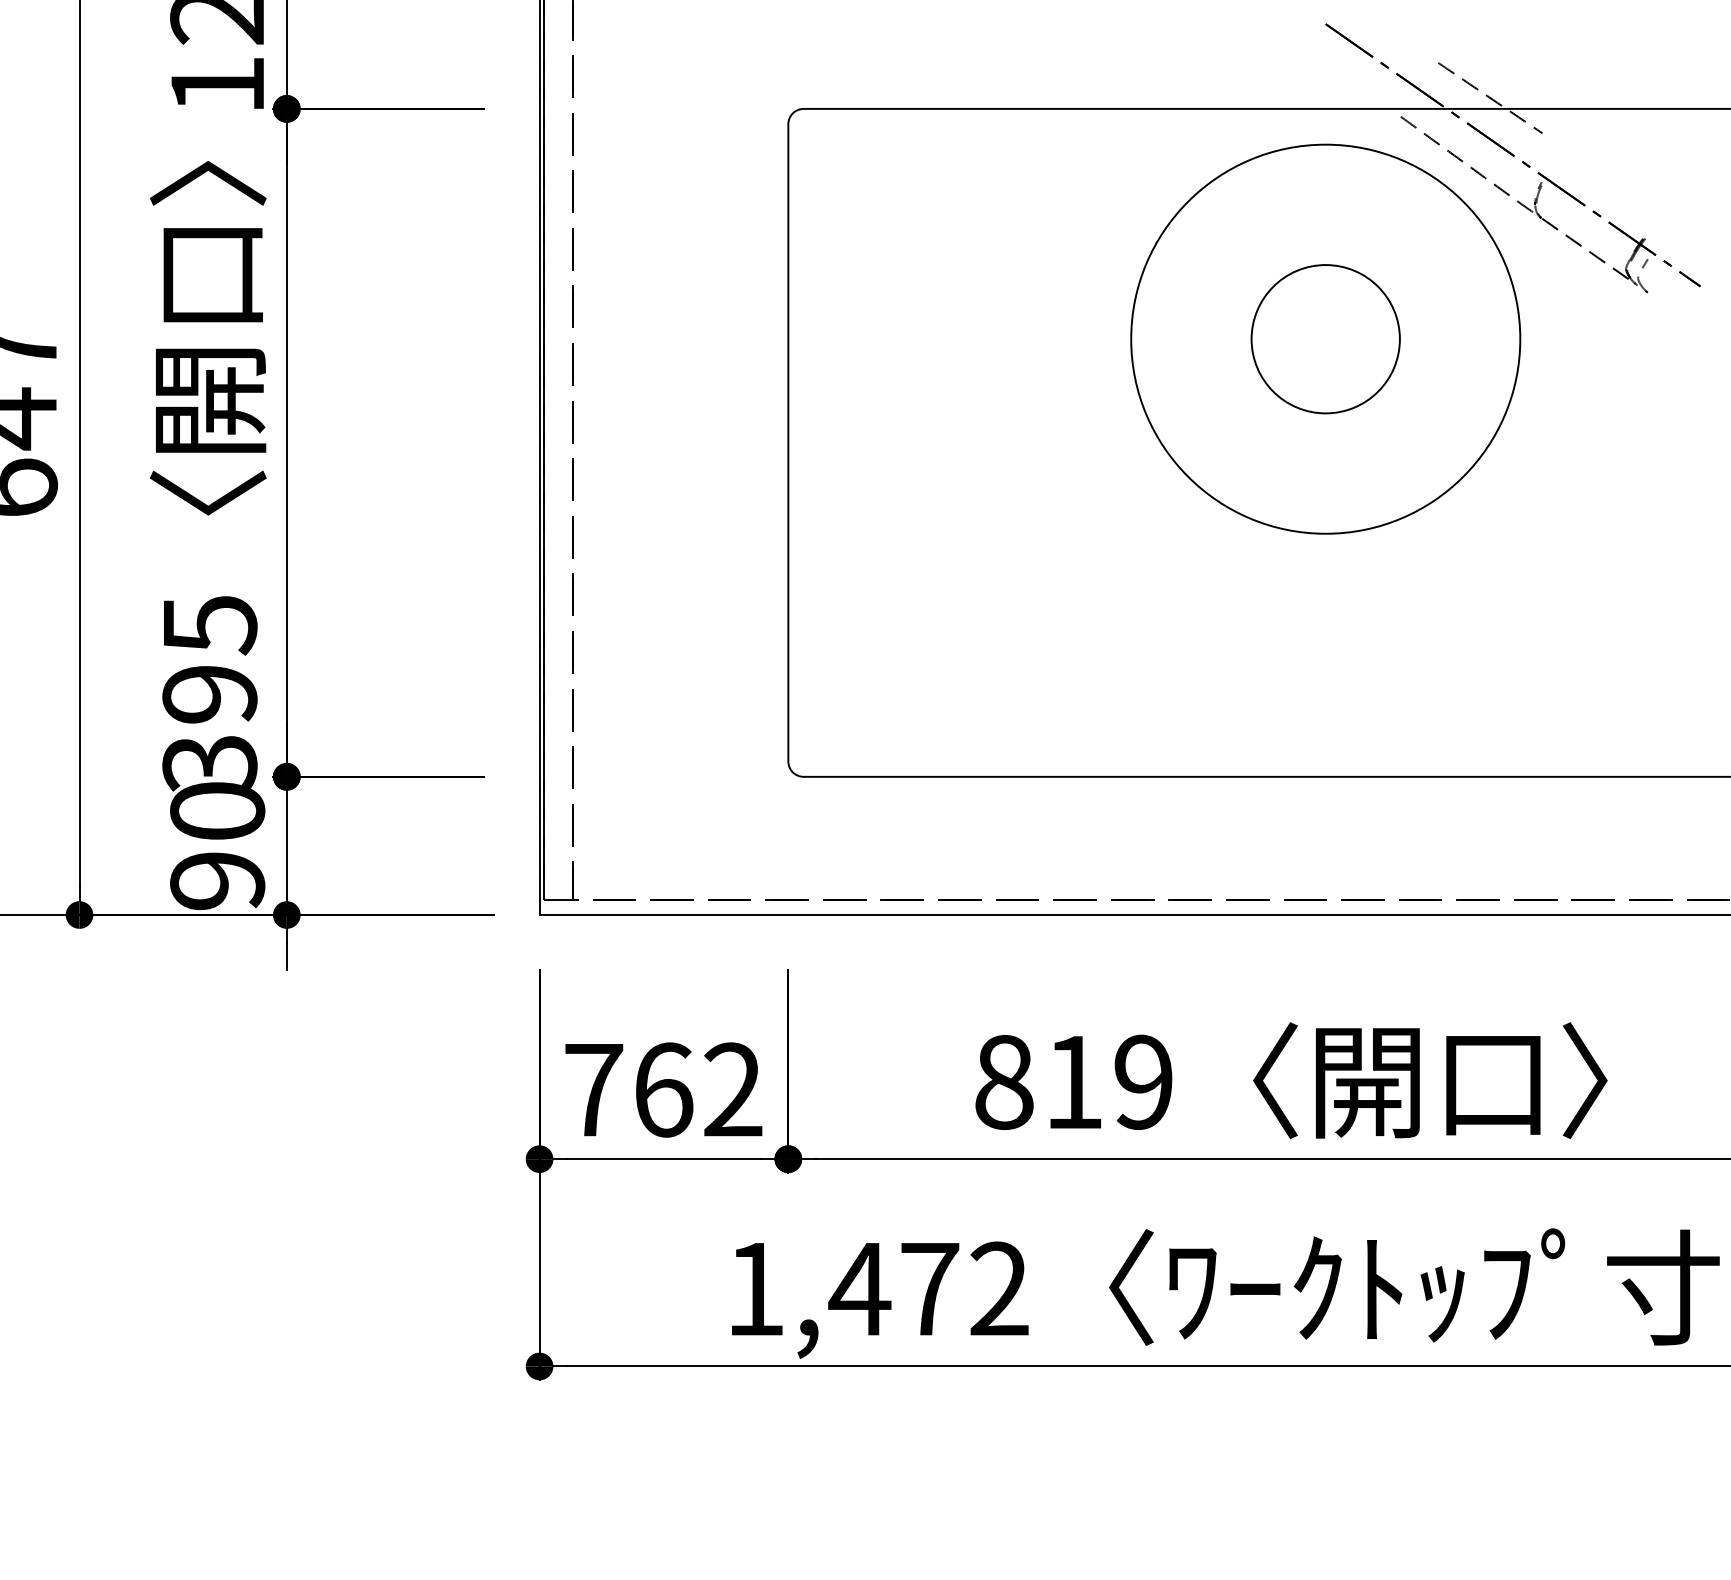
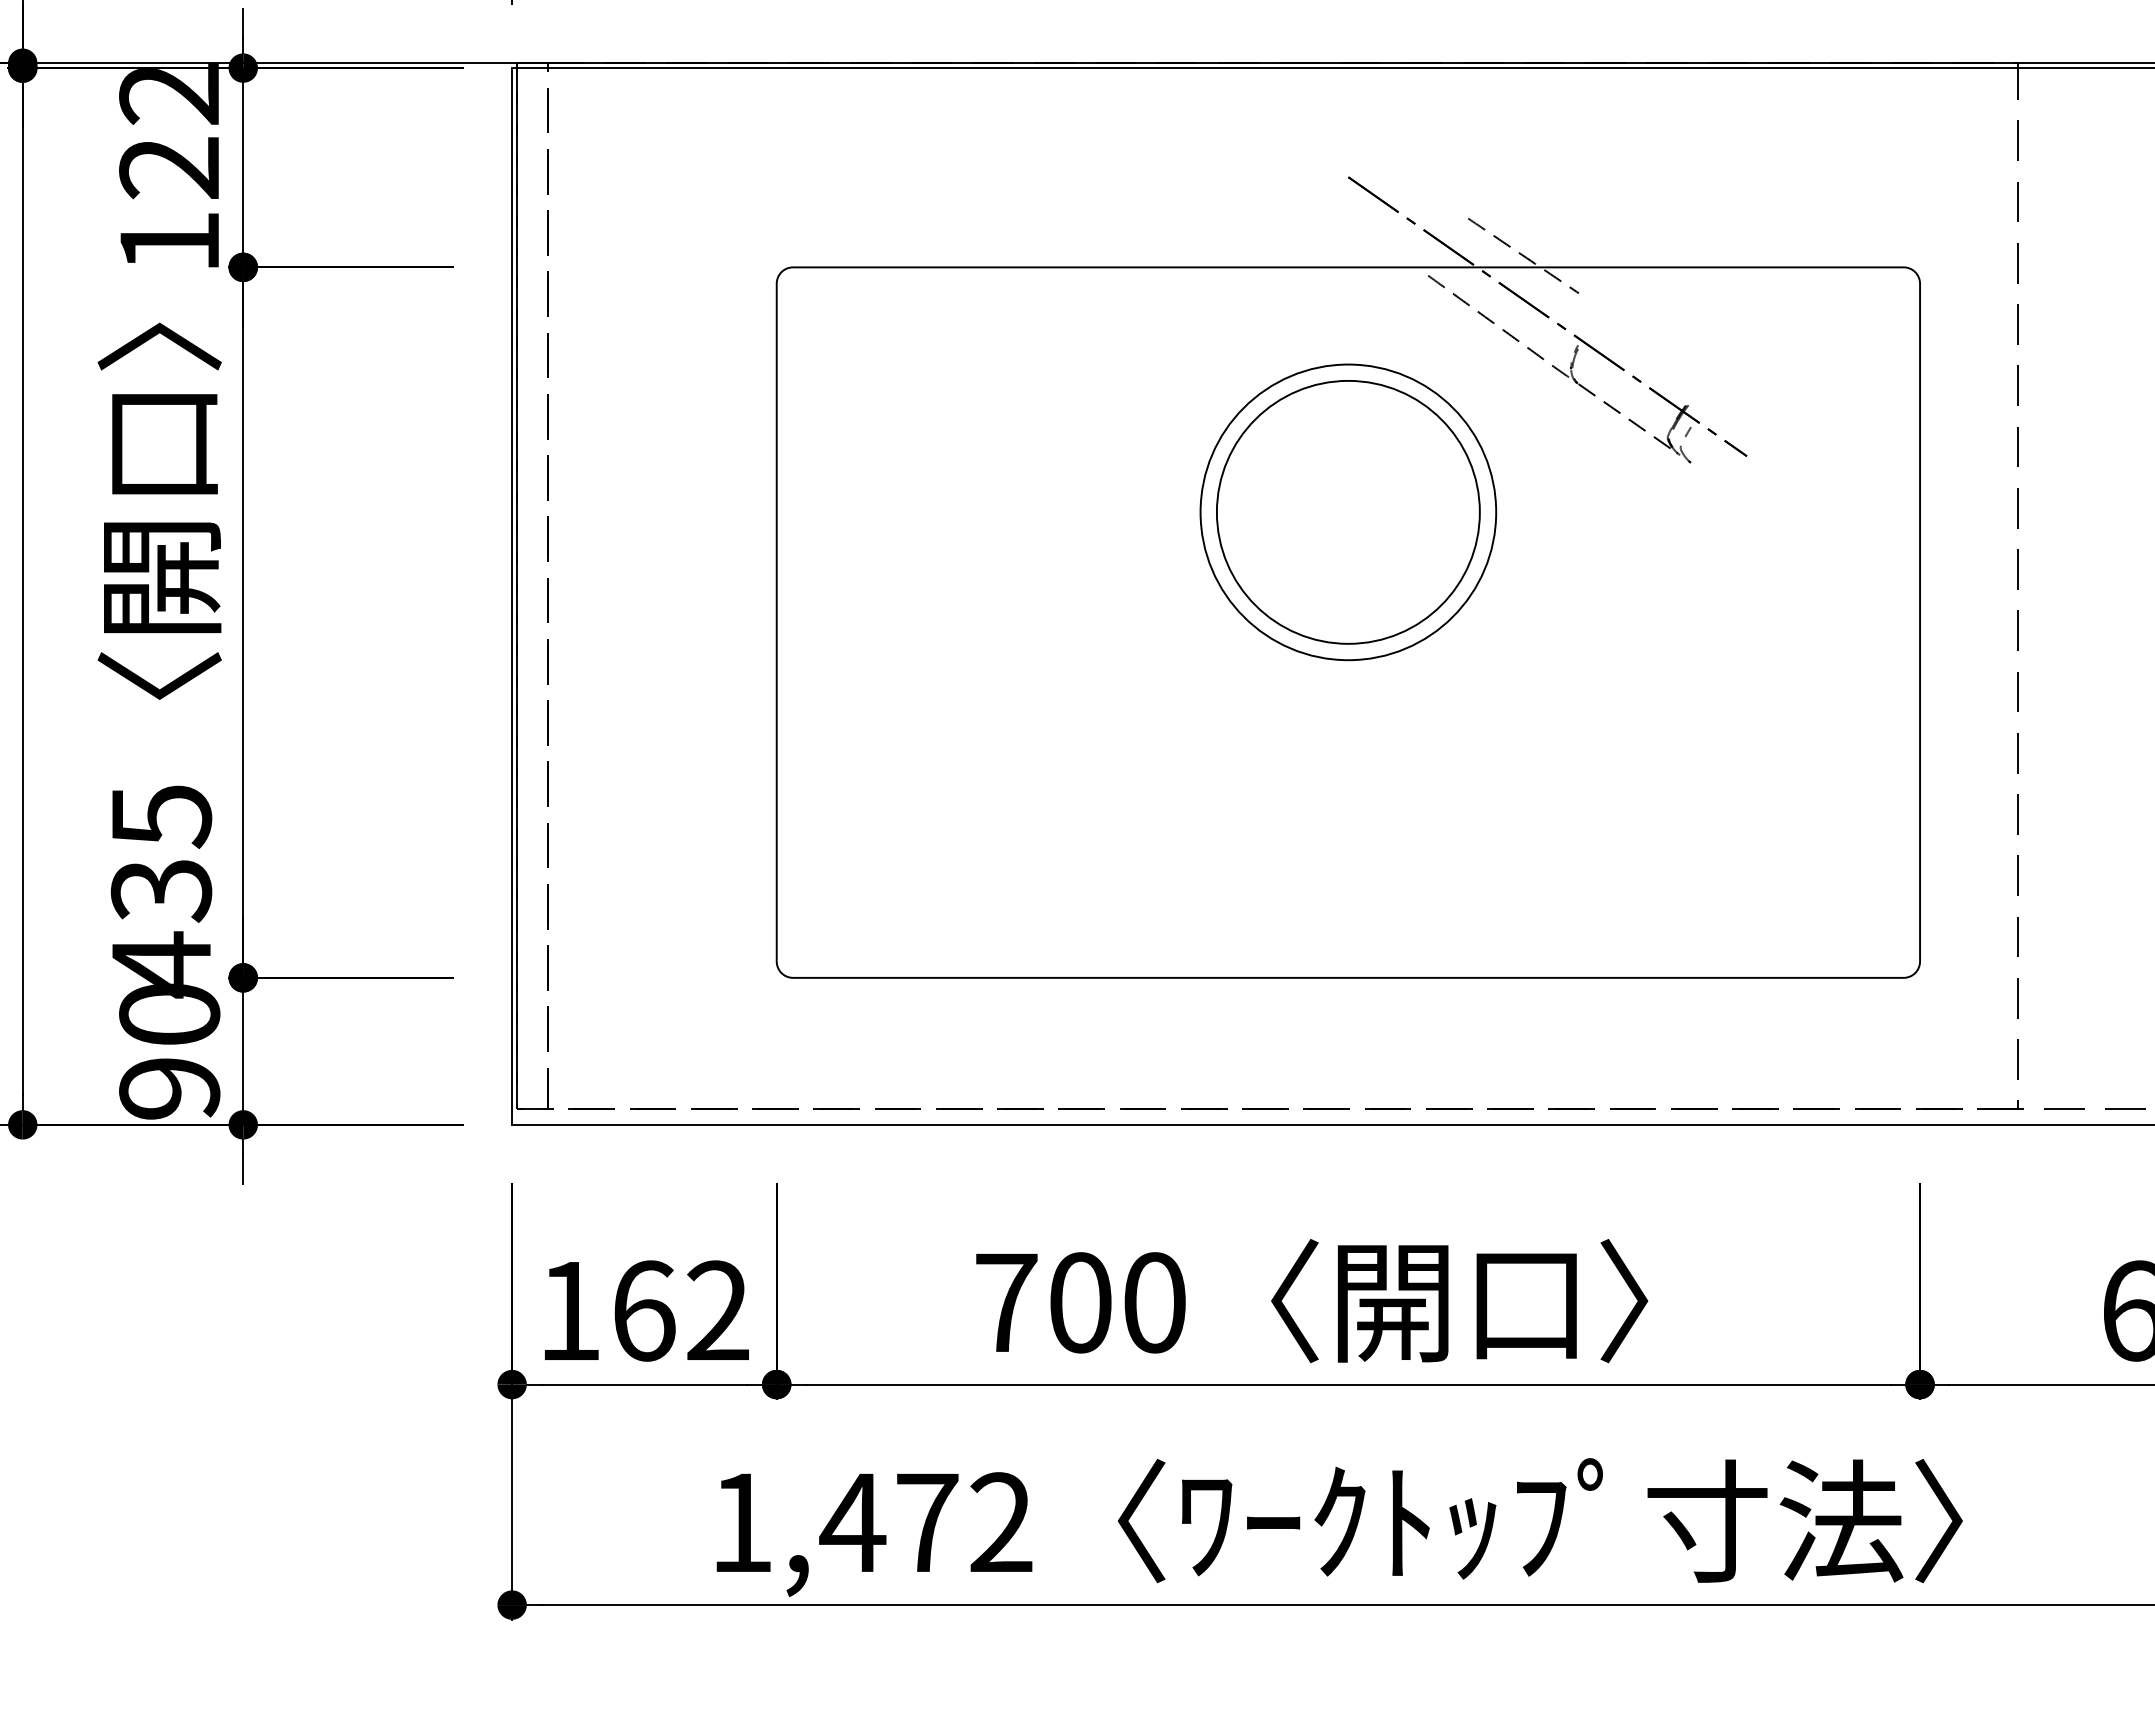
circle: (1324, 338) -> (1347, 511), size x1.67
circle: (1325, 339) -> (1348, 512), size x0.71
text: (209, 731) -> (161, 929), 395 -> 435
text: (1073, 1082) -> (1080, 1302), 819 -> 700
text: (593, 1089) -> (569, 1310), 762 -> 162

